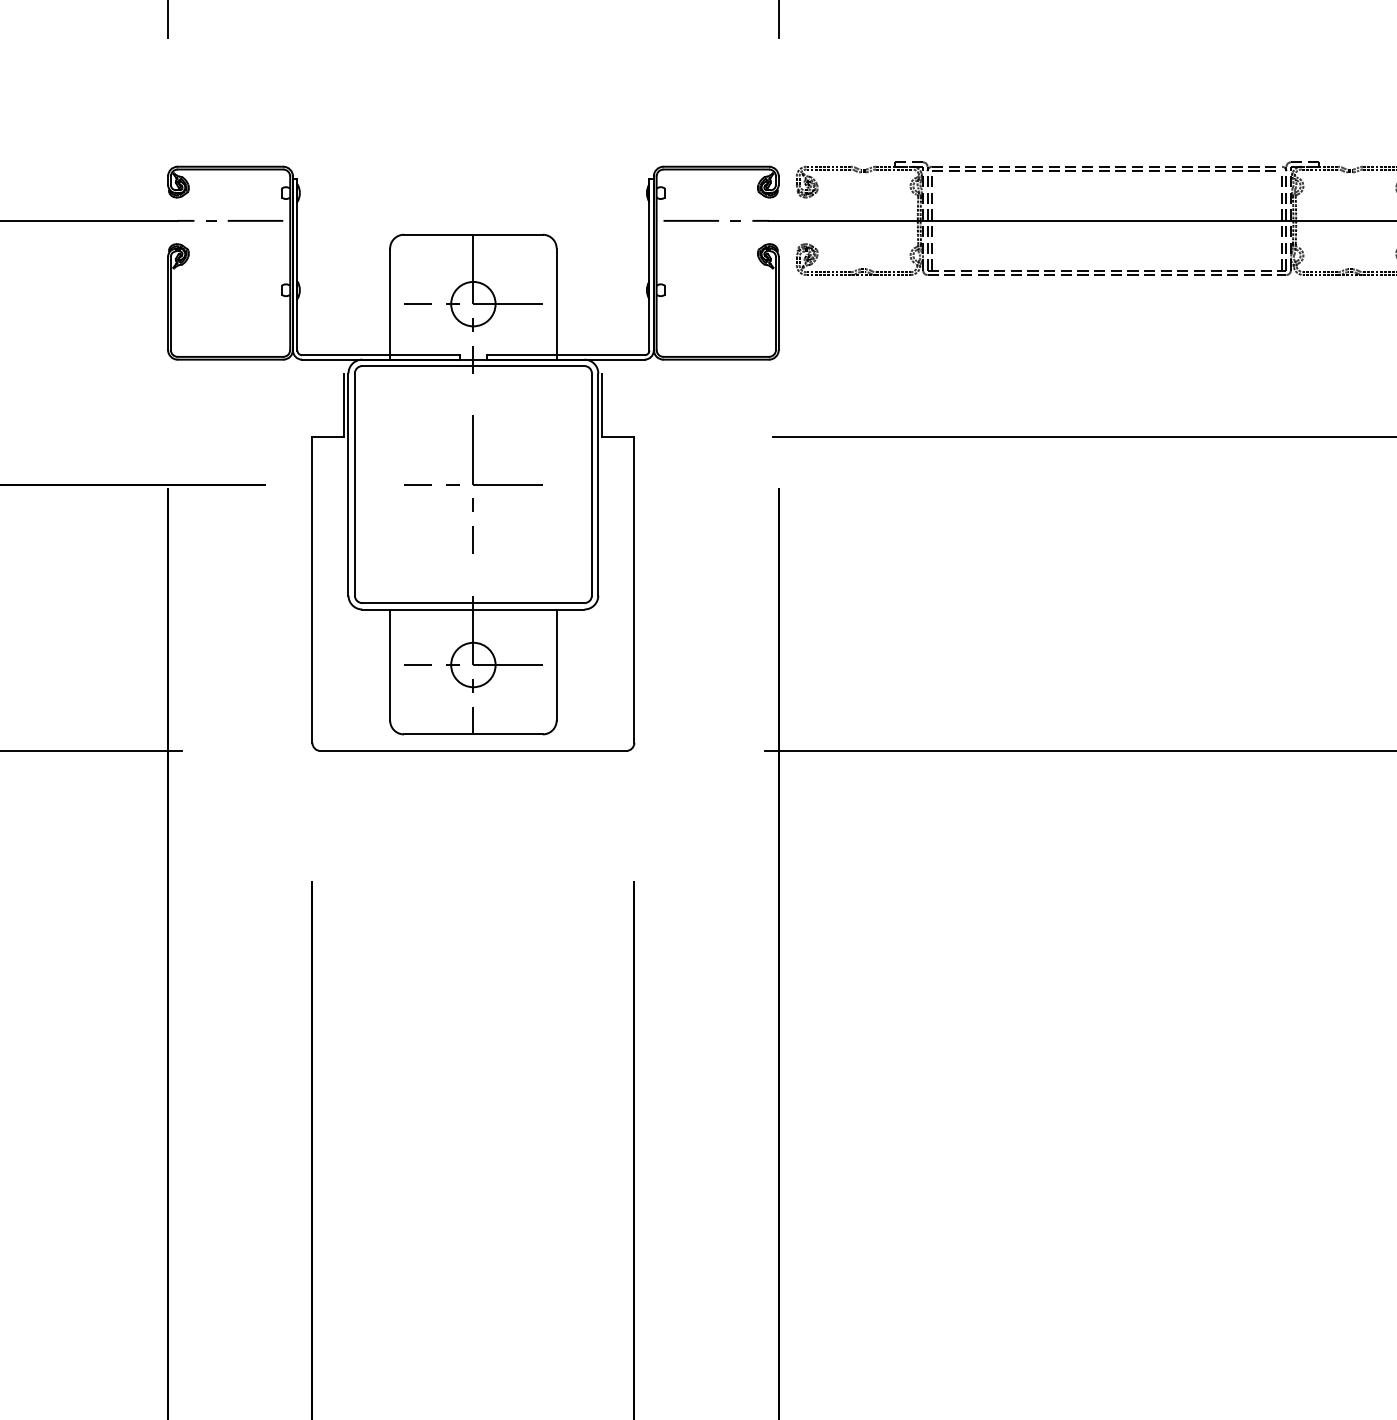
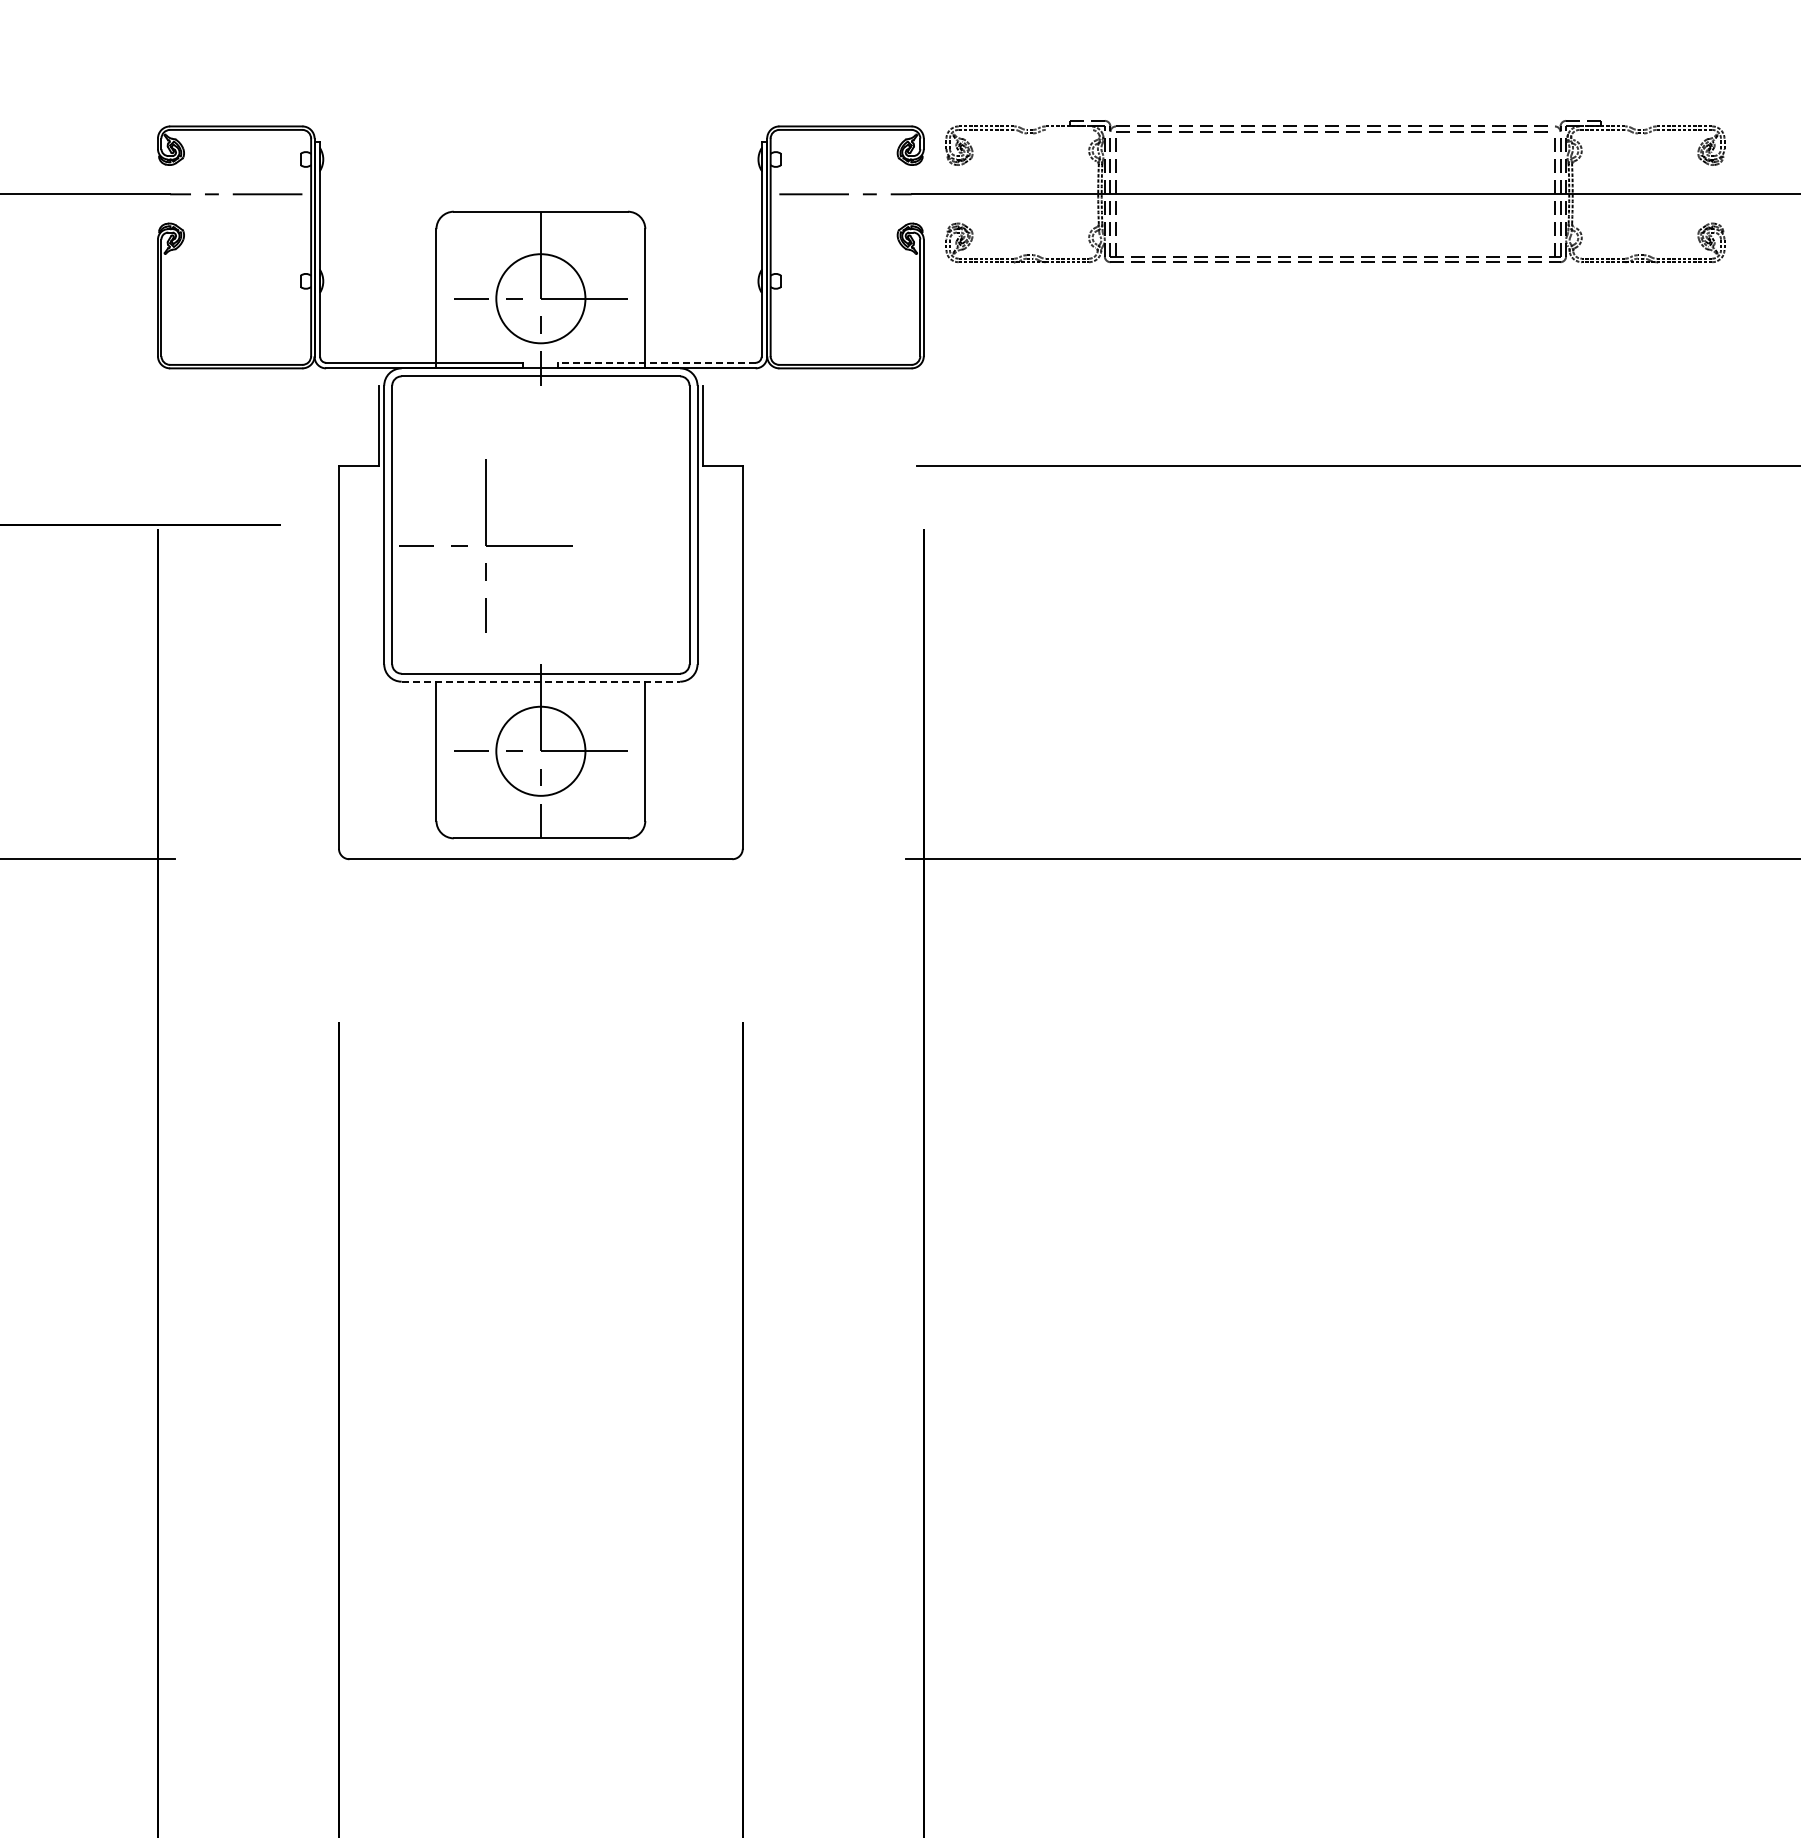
line: (894, 169) -> (1068, 129), removed
circle: (473, 303) -> (540, 298), size x1.6
line: (565, 354) -> (656, 362), solid -> dashed
part: (473, 484) -> (485, 545), moved
line: (473, 609) -> (541, 681), solid -> dashed
circle: (473, 665) -> (540, 751), size x1.6

